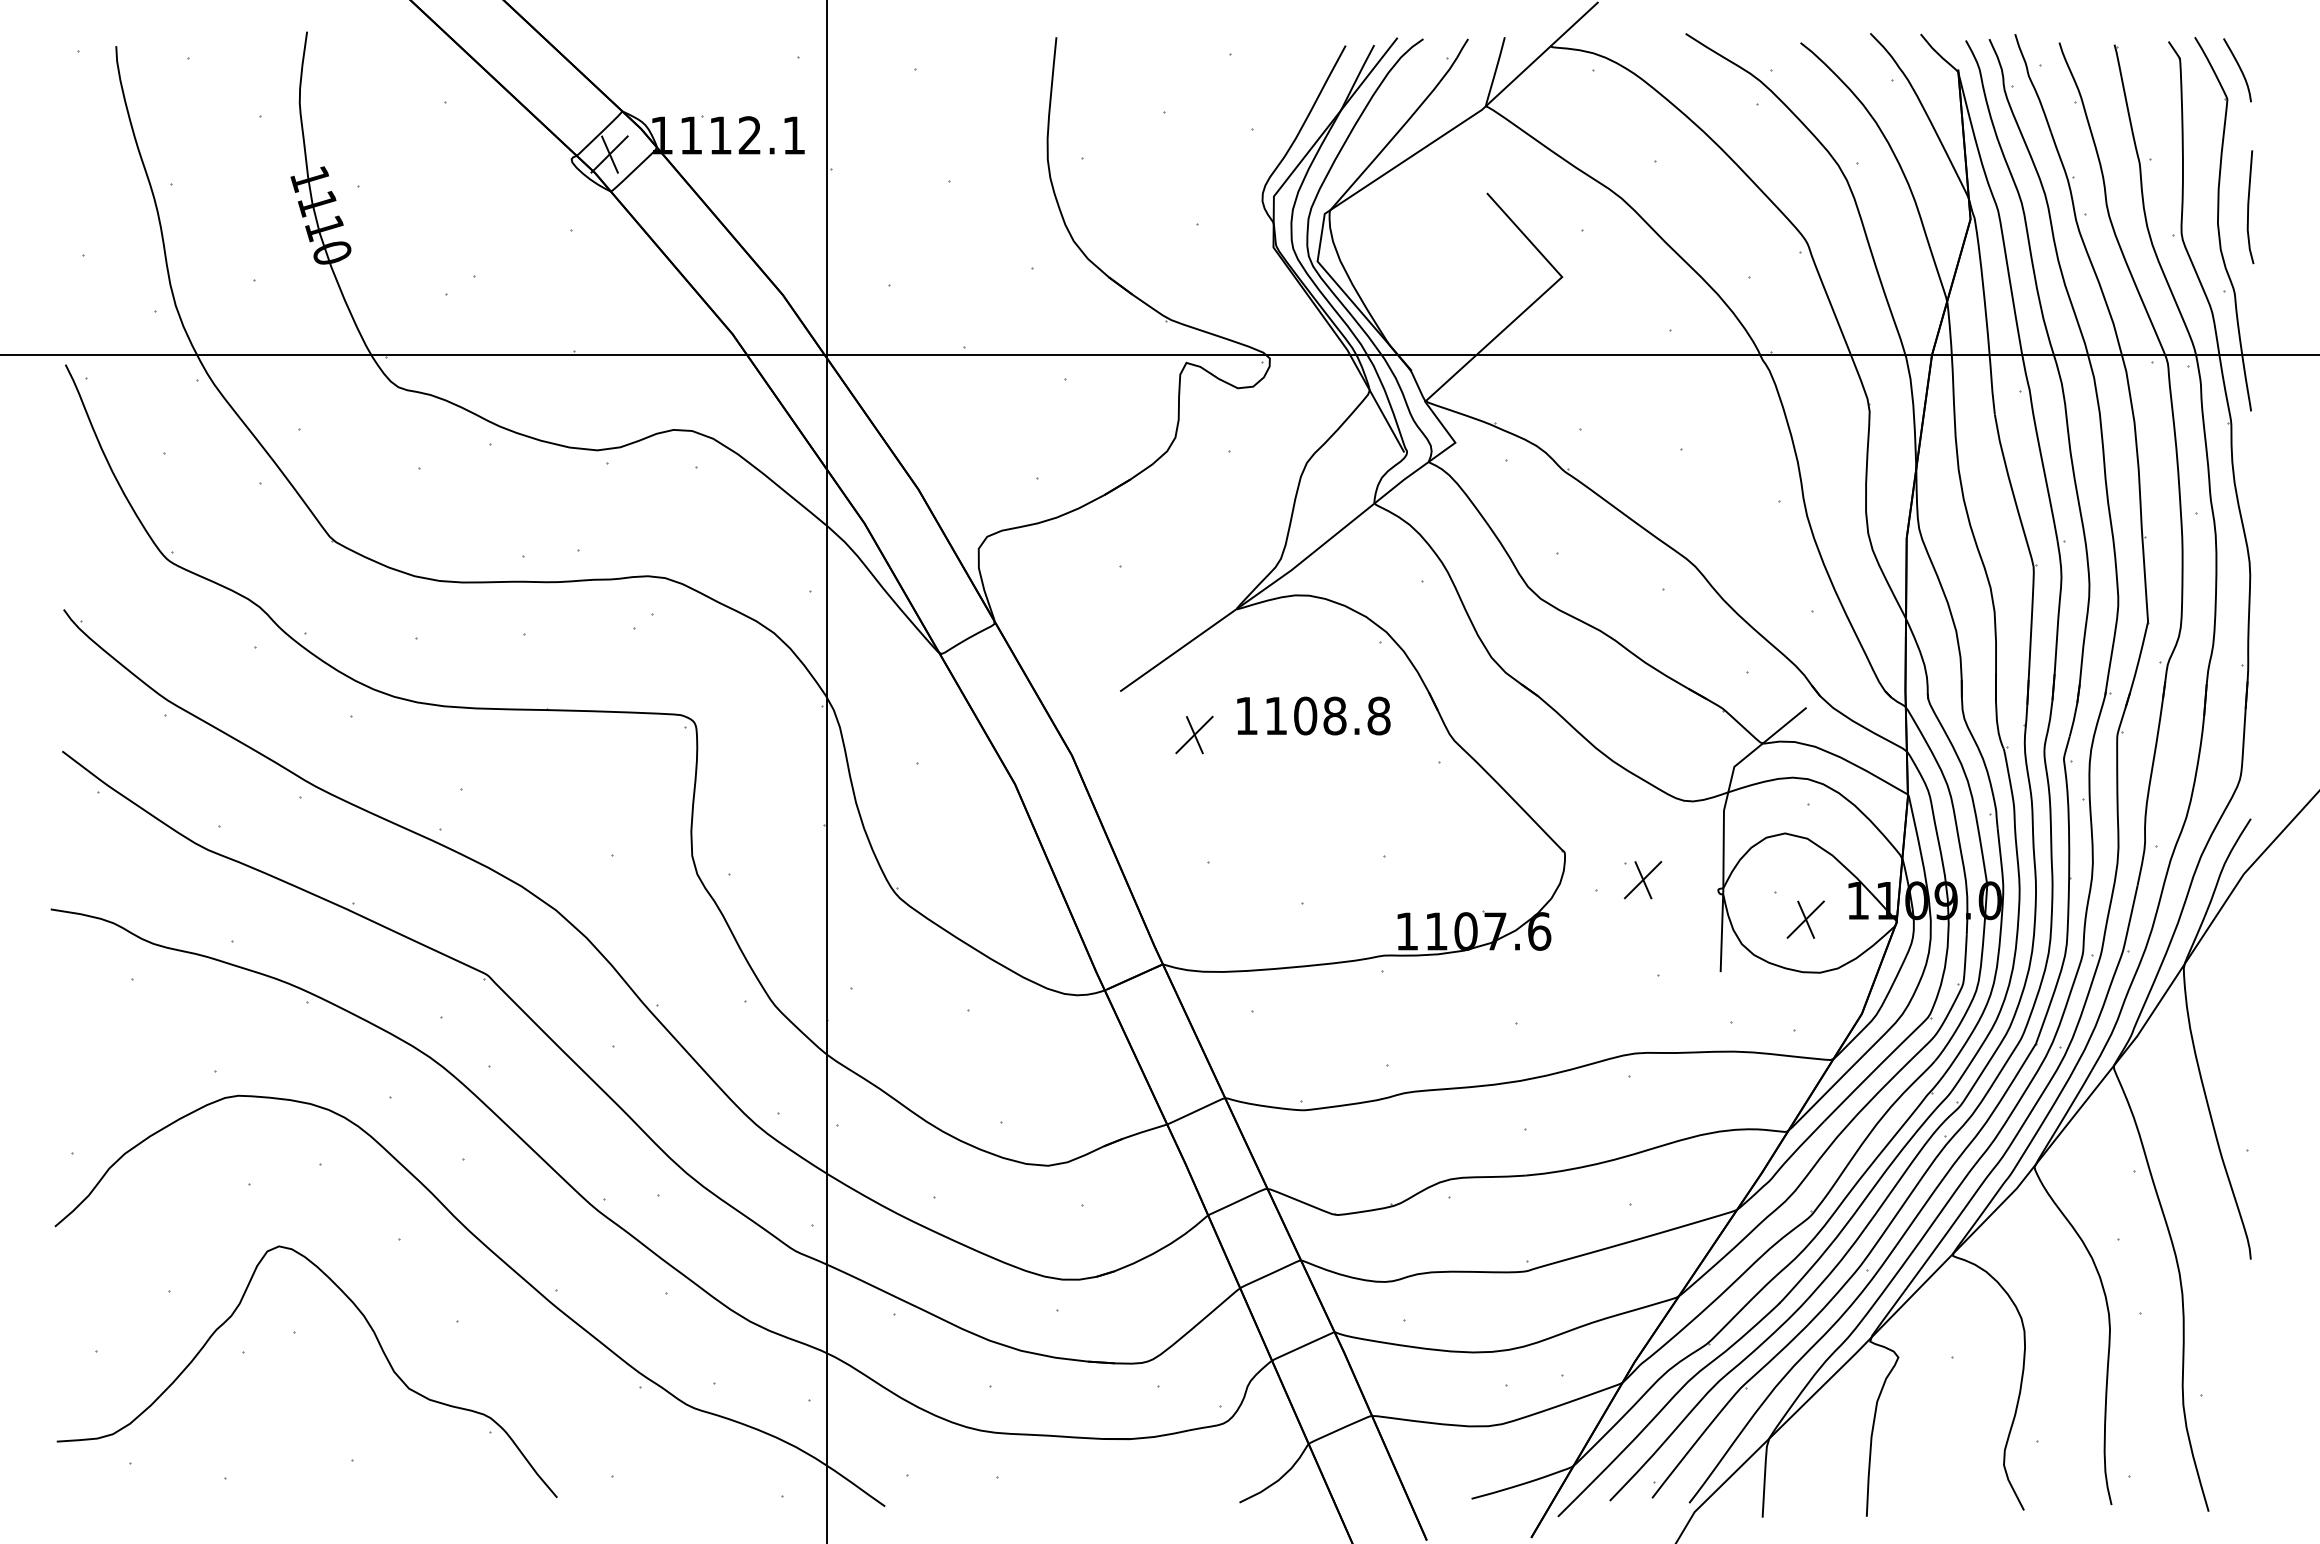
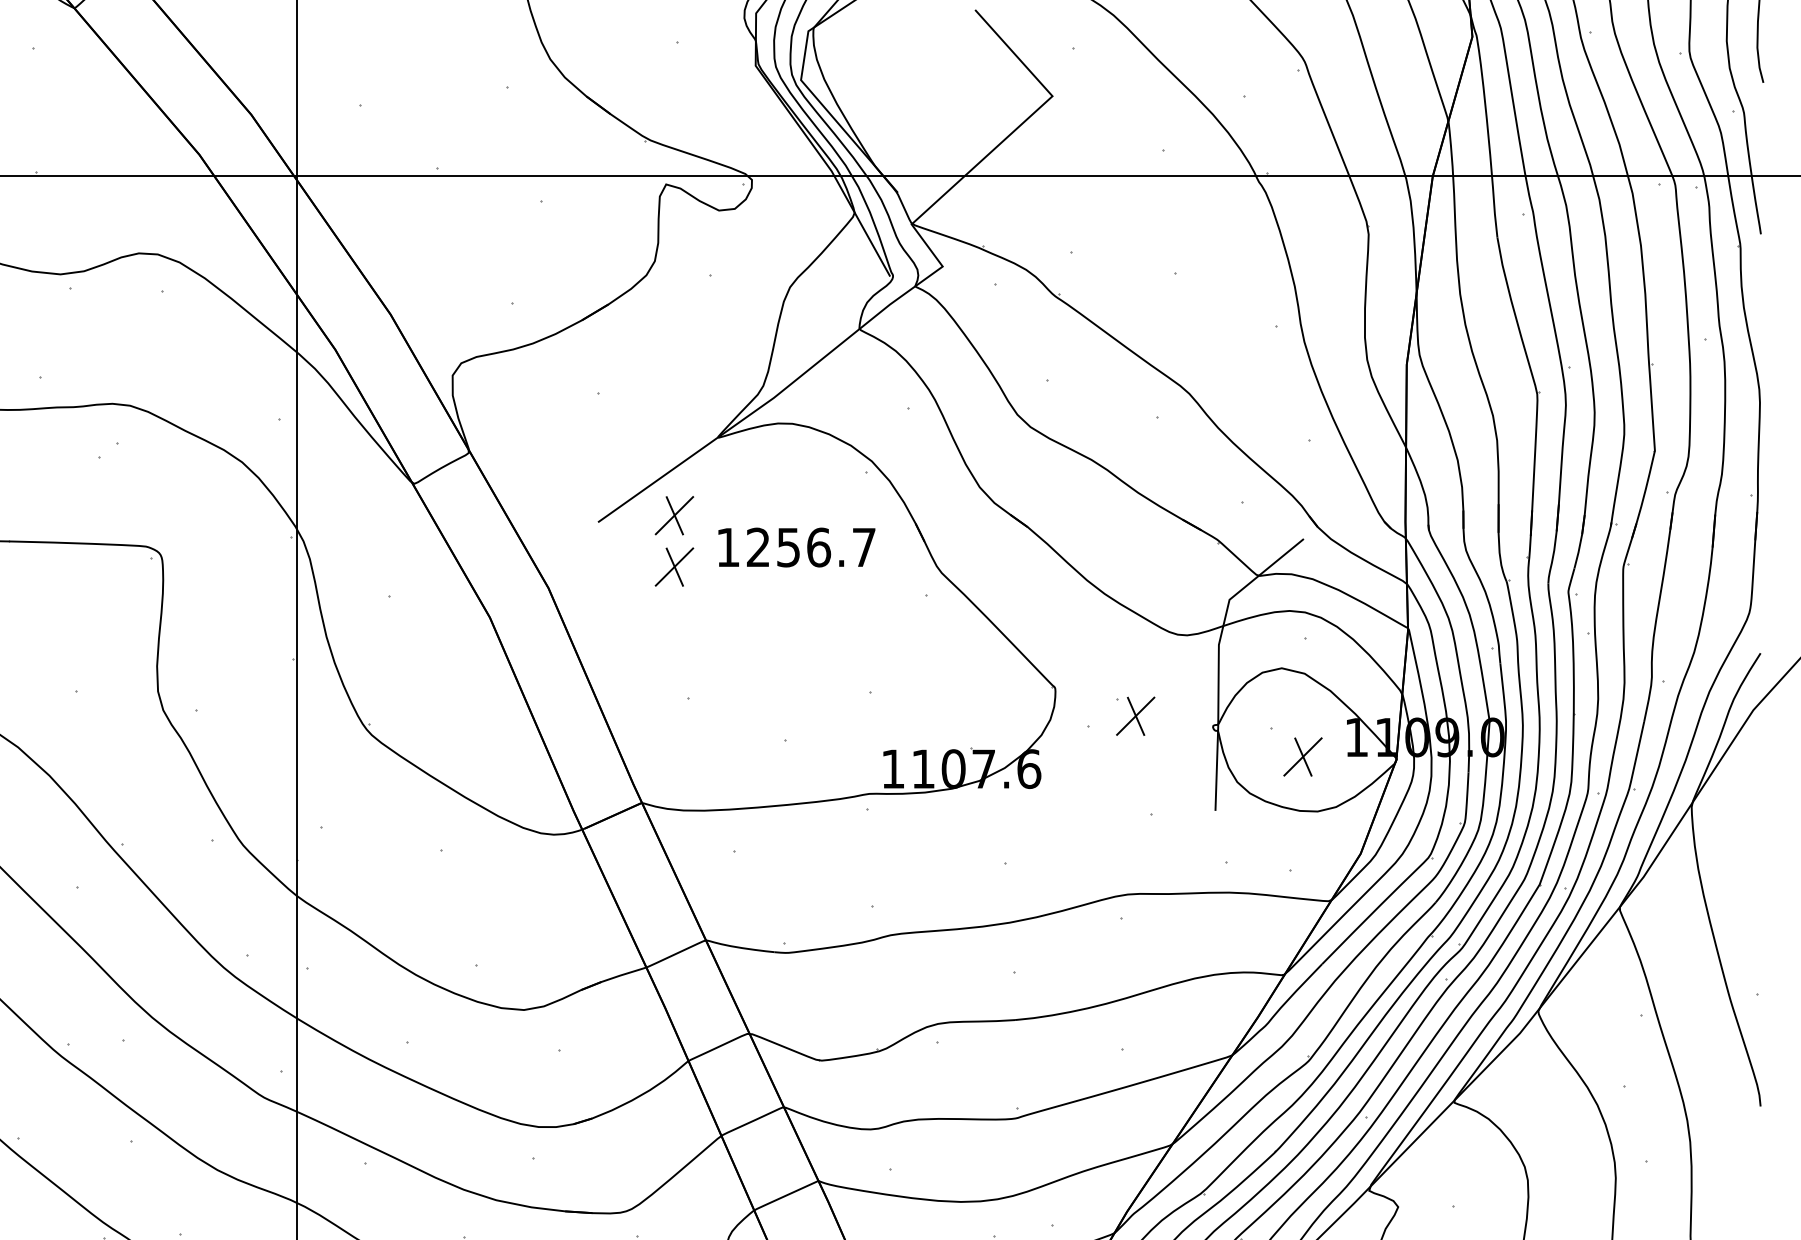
part: (1194, 684) -> (674, 515), added
text: (1327, 715) -> (811, 547), 1108.8 -> 1256.7

